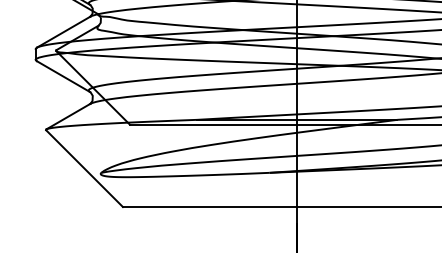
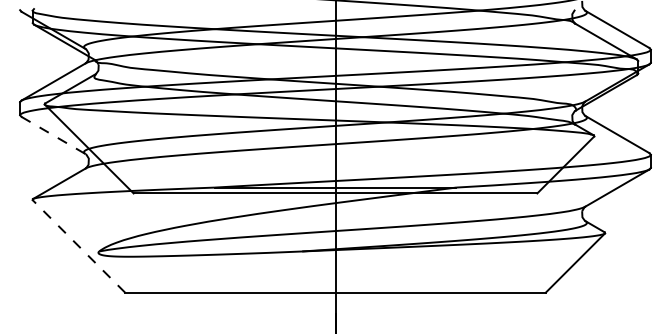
line: (63, 76) -> (53, 135), solid -> dashed
line: (84, 168) -> (78, 246), solid -> dashed

